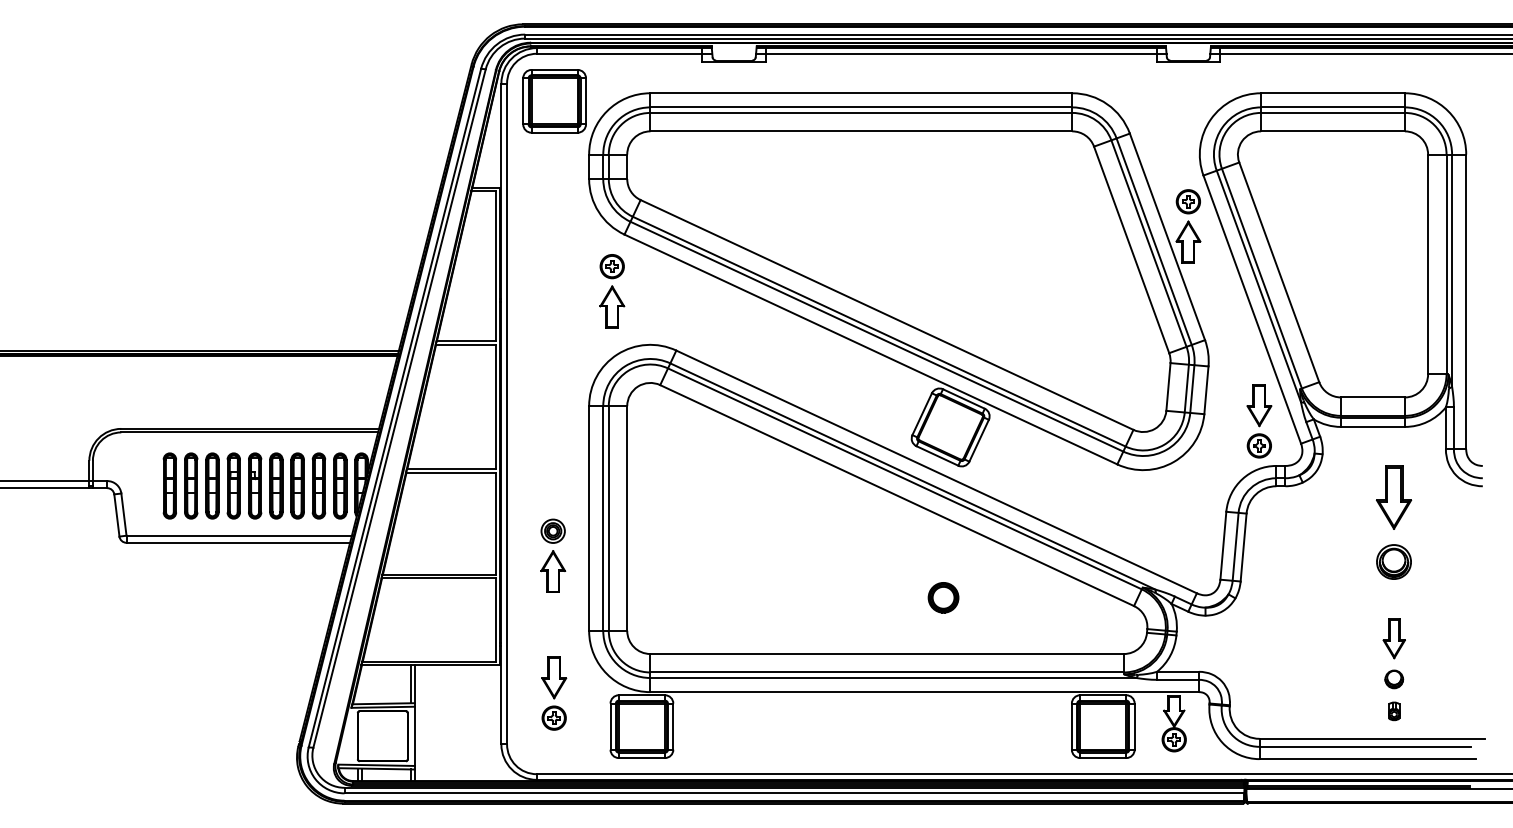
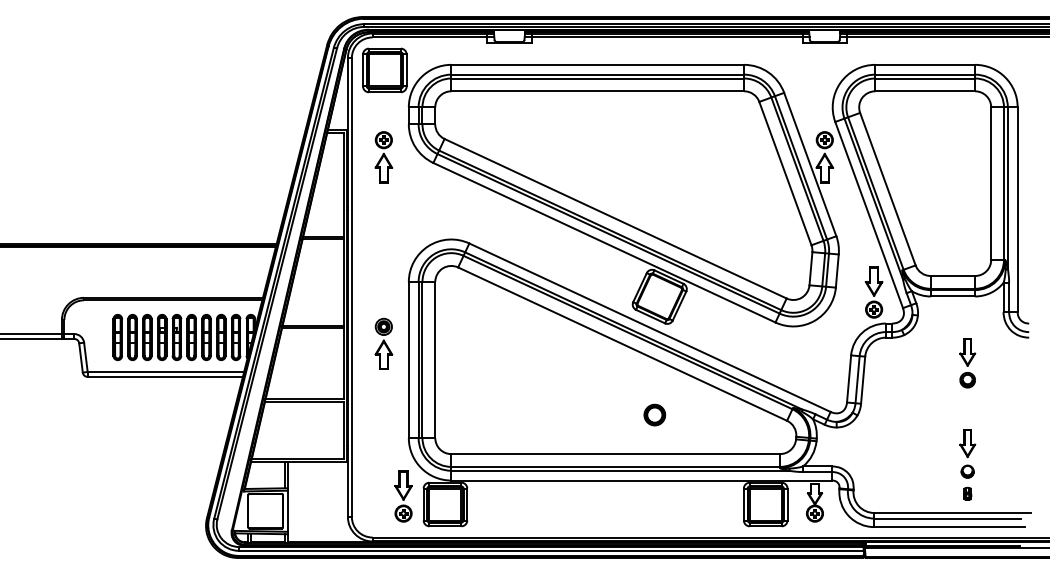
part: (611, 291) -> (383, 157), moved
part: (1393, 523) -> (967, 363), size x0.62
part: (552, 555) -> (383, 343), moved
part: (554, 693) -> (403, 496), moved

